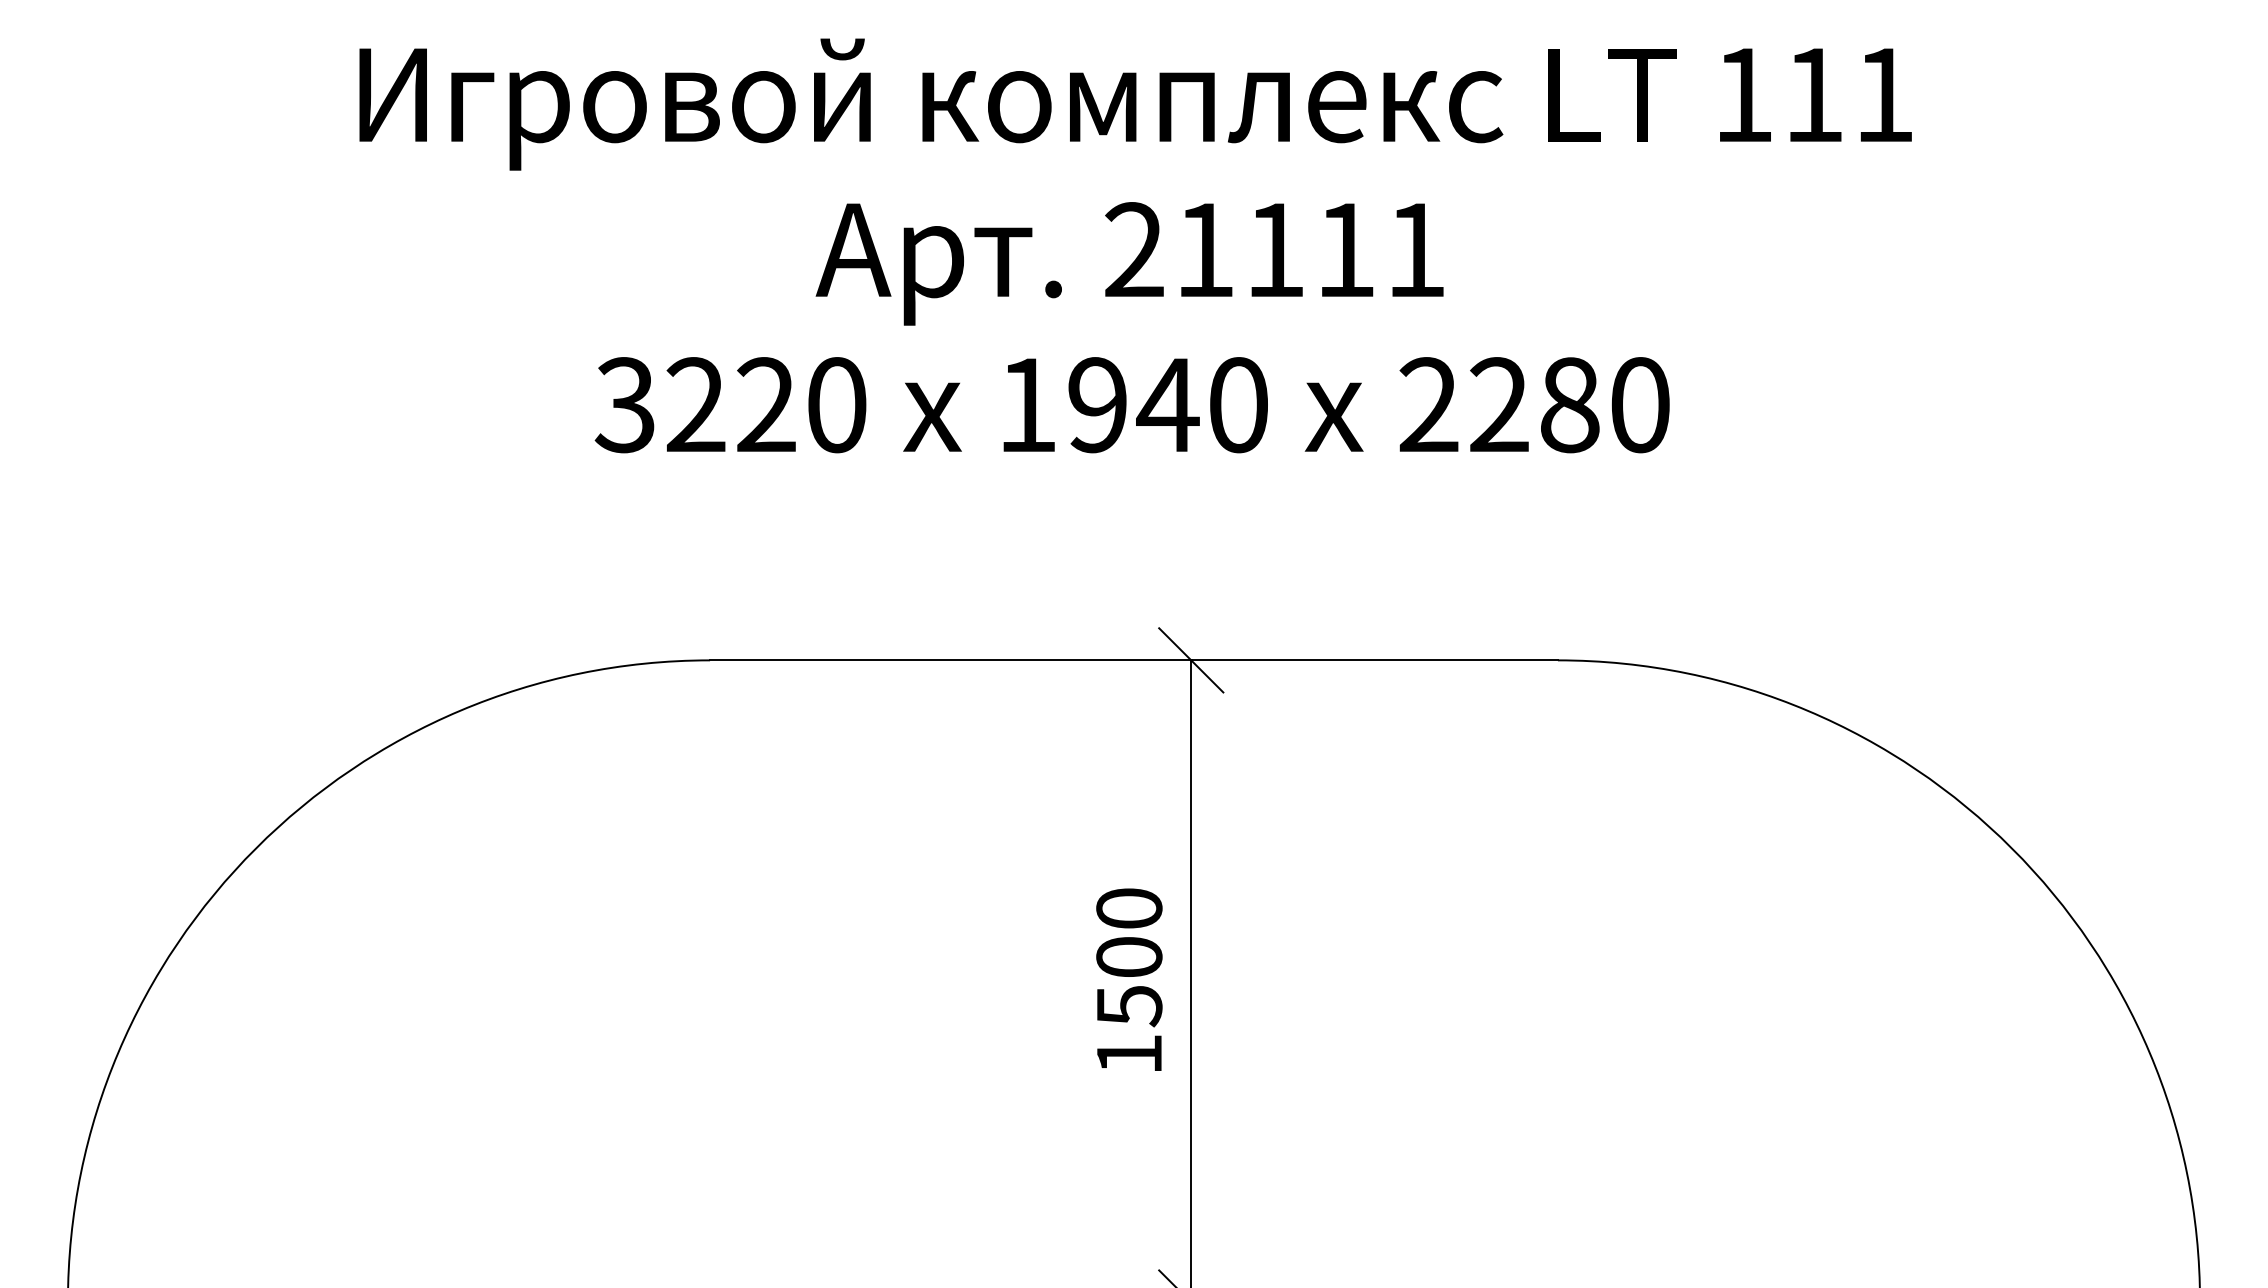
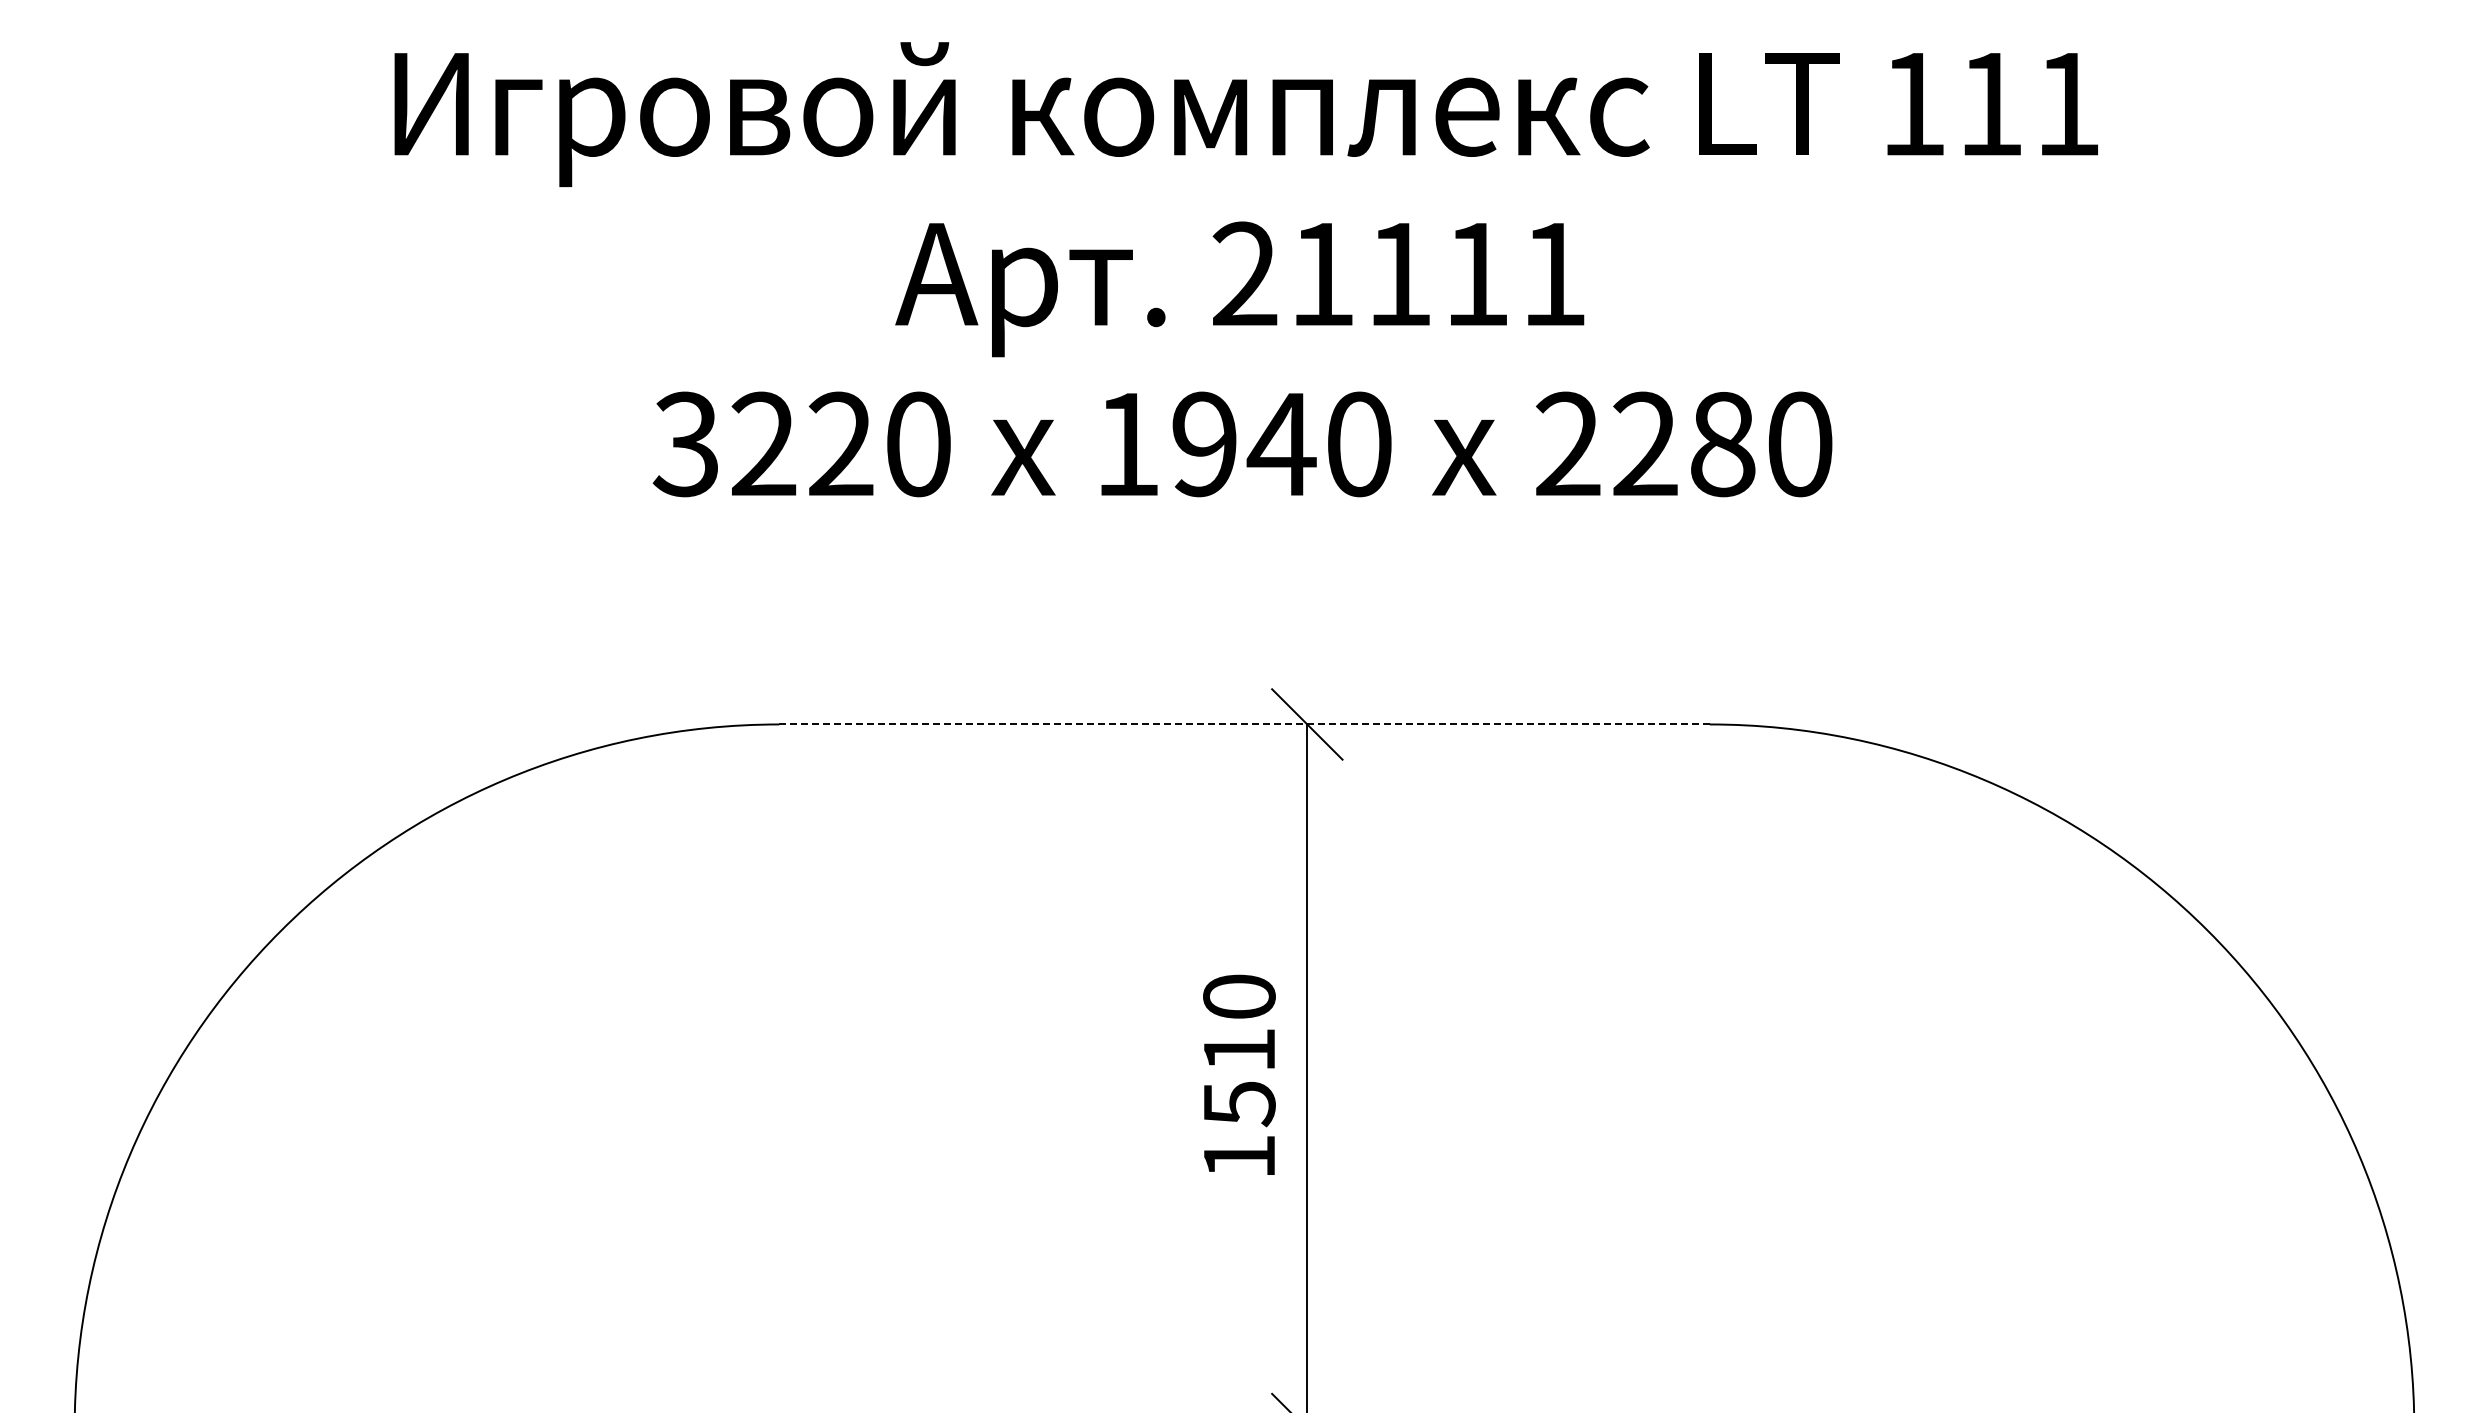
line: (1134, 660) -> (1244, 724), solid -> dashed
text: (1129, 956) -> (1239, 1049), 1500 -> 1510

